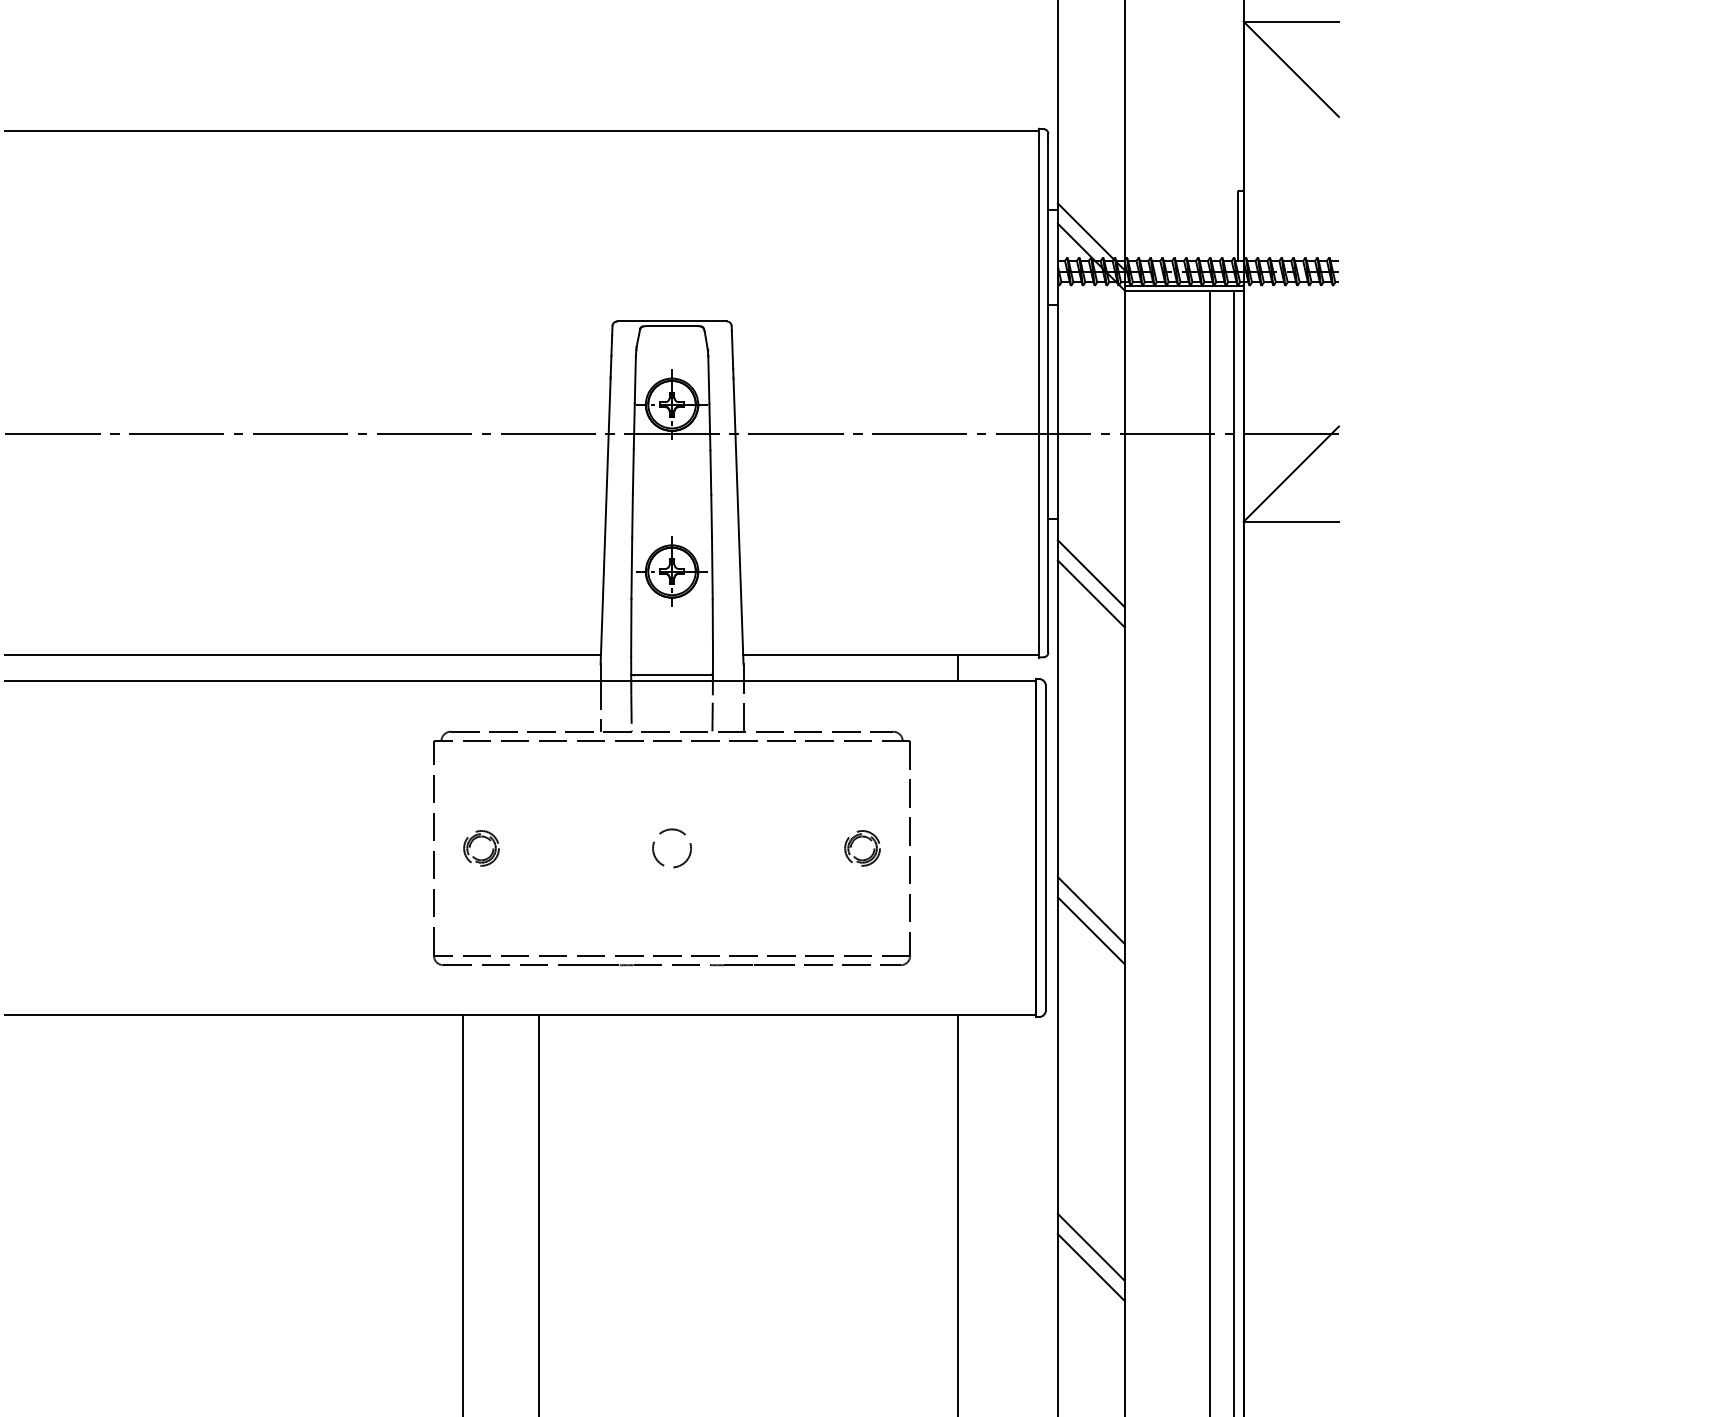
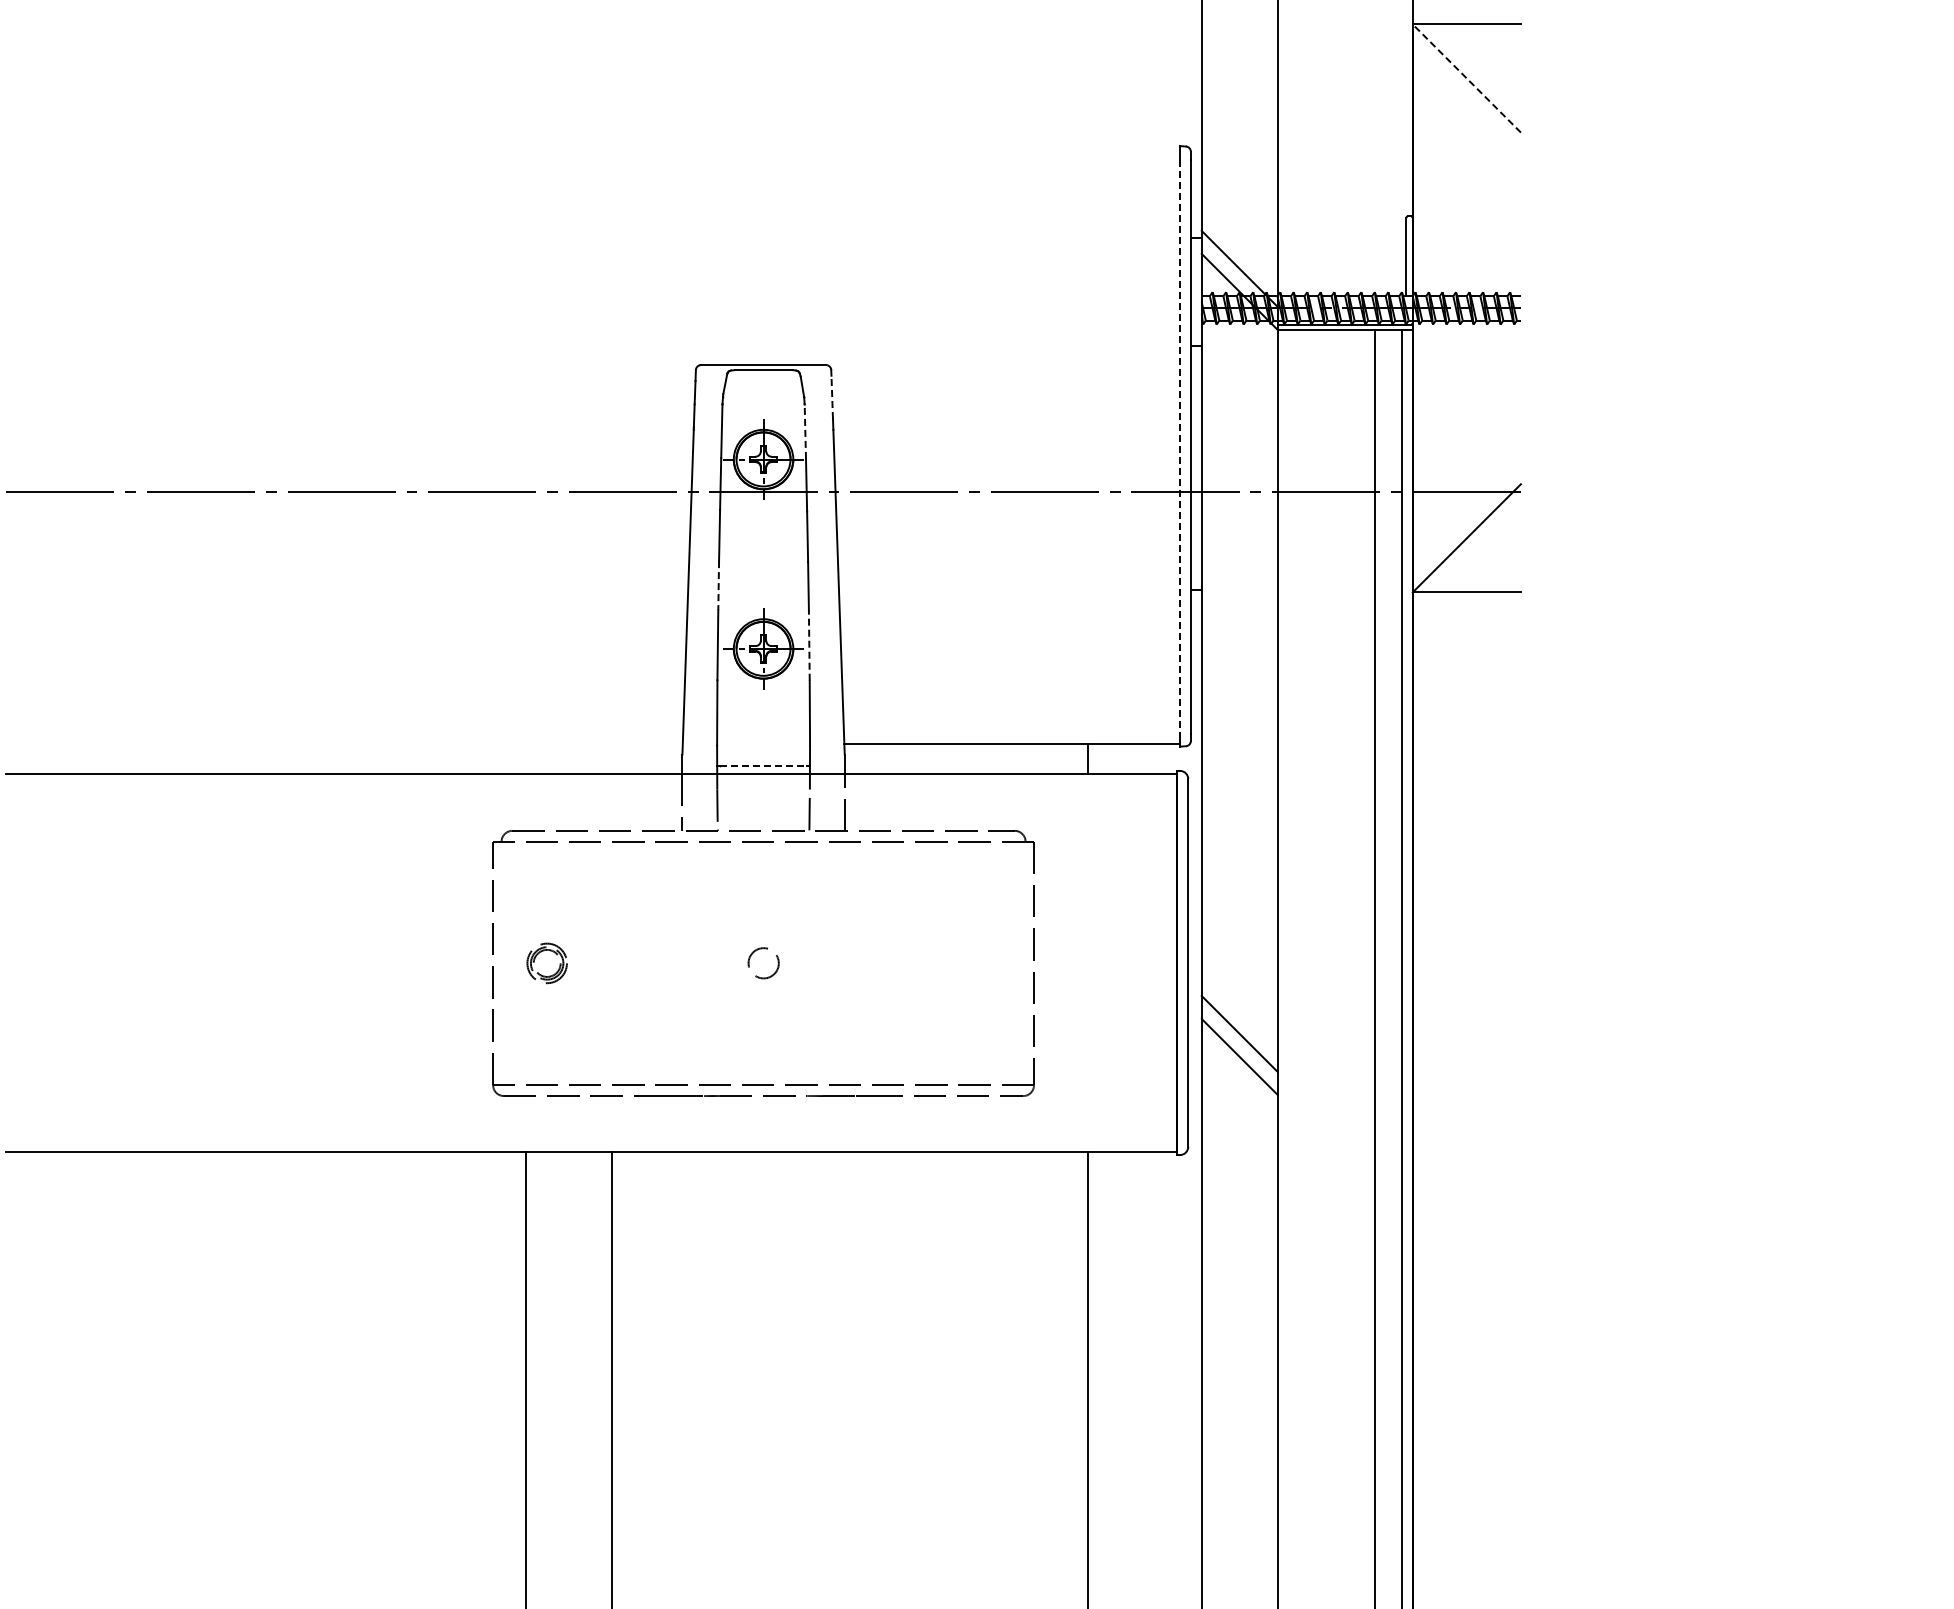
line: (1291, 69) -> (1466, 78), solid -> dashed
line: (522, 130) -> (593, 148), removed
line: (732, 350) -> (832, 397), solid -> dashed
line: (708, 380) -> (805, 431), solid -> dashed
line: (1039, 394) -> (1180, 447), solid -> dashed
line: (632, 515) -> (718, 585), solid -> dashed
line: (712, 568) -> (809, 645), solid -> dashed
line: (1091, 573) -> (1239, 651), removed
line: (1091, 594) -> (1239, 674), removed
line: (303, 654) -> (344, 743), removed
line: (672, 674) -> (764, 765), solid -> dashed
part: (855, 840) -> (971, 954), removed
circle: (672, 847) -> (763, 962), size x0.7
line: (1091, 1247) -> (1239, 1416), removed
line: (1091, 1267) -> (1239, 1439), removed

